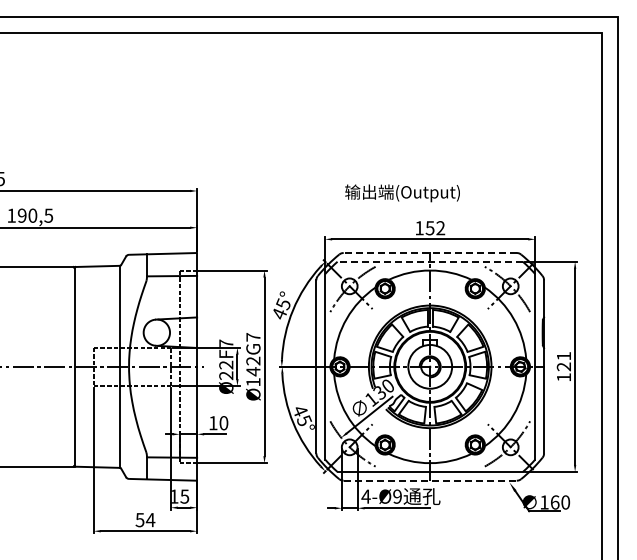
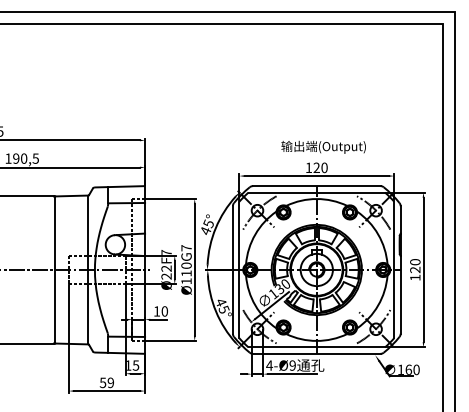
text: (402, 193) -> (323, 147), moved
text: (435, 228) -> (320, 168), 152 -> 120
line: (430, 253) -> (316, 186), dashed -> solid
line: (430, 261) -> (316, 192), dashed -> solid
text: (563, 355) -> (414, 261), 121 -> 120
text: (253, 366) -> (186, 269), Ø142G7 -> Ø110G7
line: (430, 480) -> (316, 353), dashed -> solid
text: (150, 519) -> (110, 382), 54 -> 59

